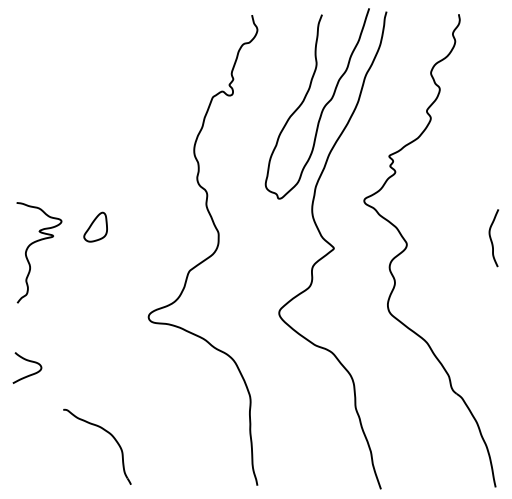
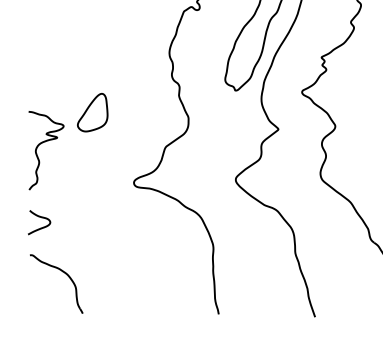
part: (95, 227) -> (92, 113), size x1.67
curve: (34, 243) -> (42, 143), moved
part: (106, 432) -> (63, 272), moved

